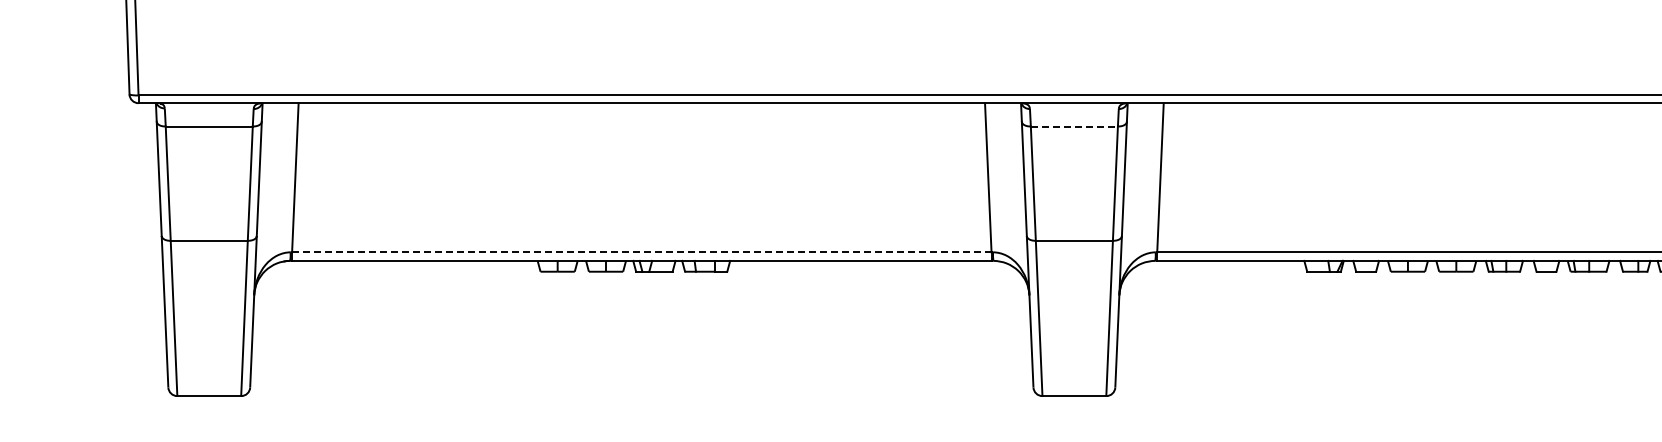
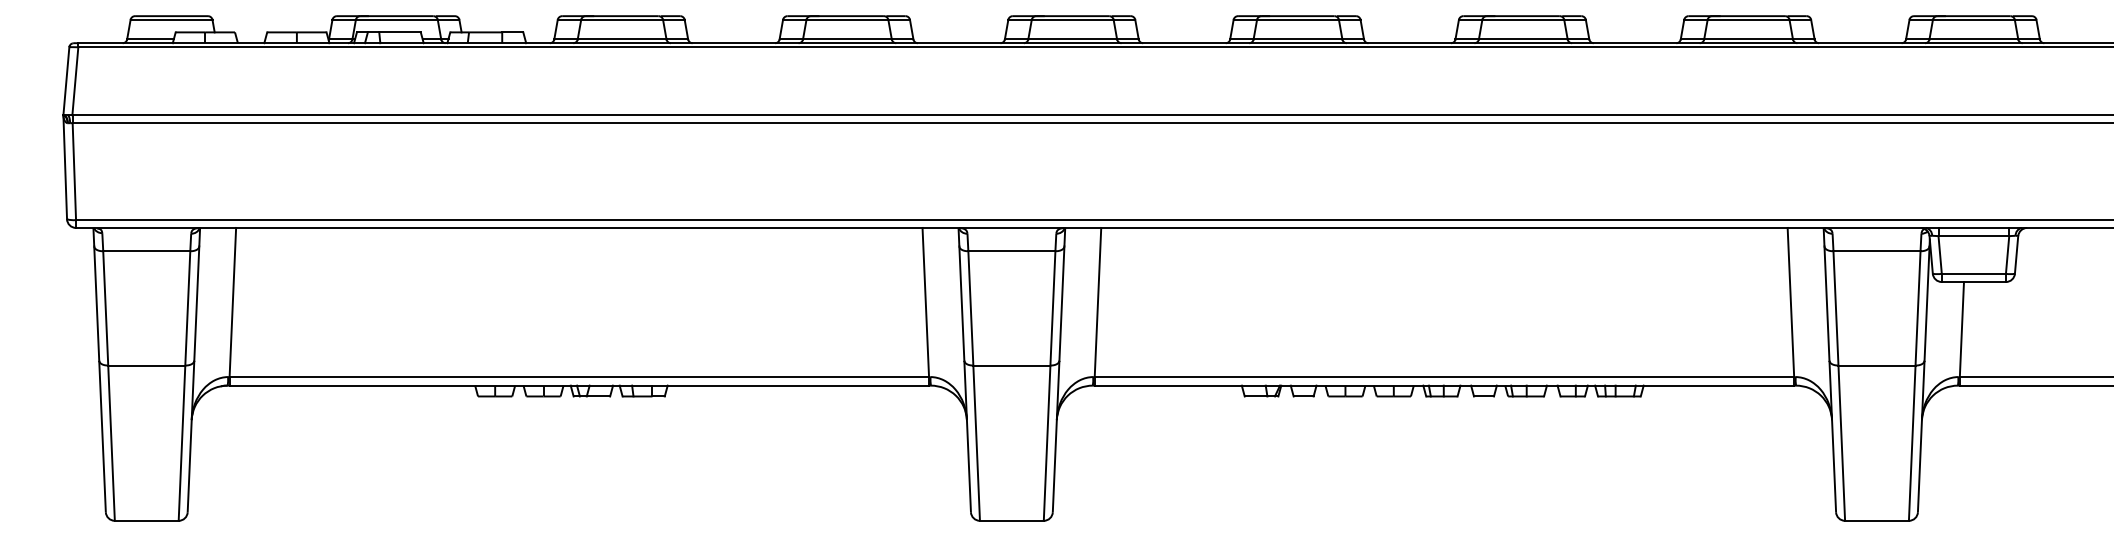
line: (1074, 126) -> (1011, 251), dashed -> solid
line: (642, 252) -> (579, 377), dashed -> solid

